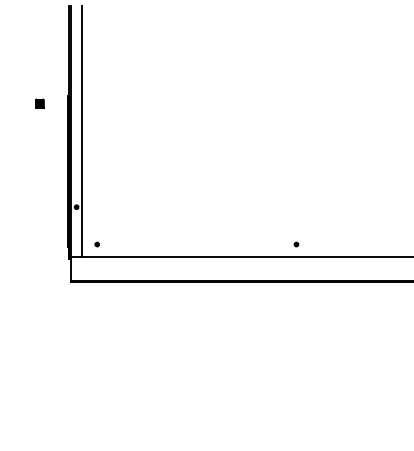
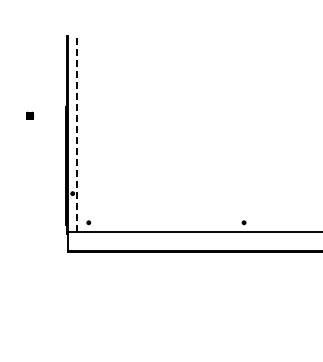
part: (39, 103) -> (29, 115), moved
line: (81, 130) -> (76, 133), solid -> dashed

